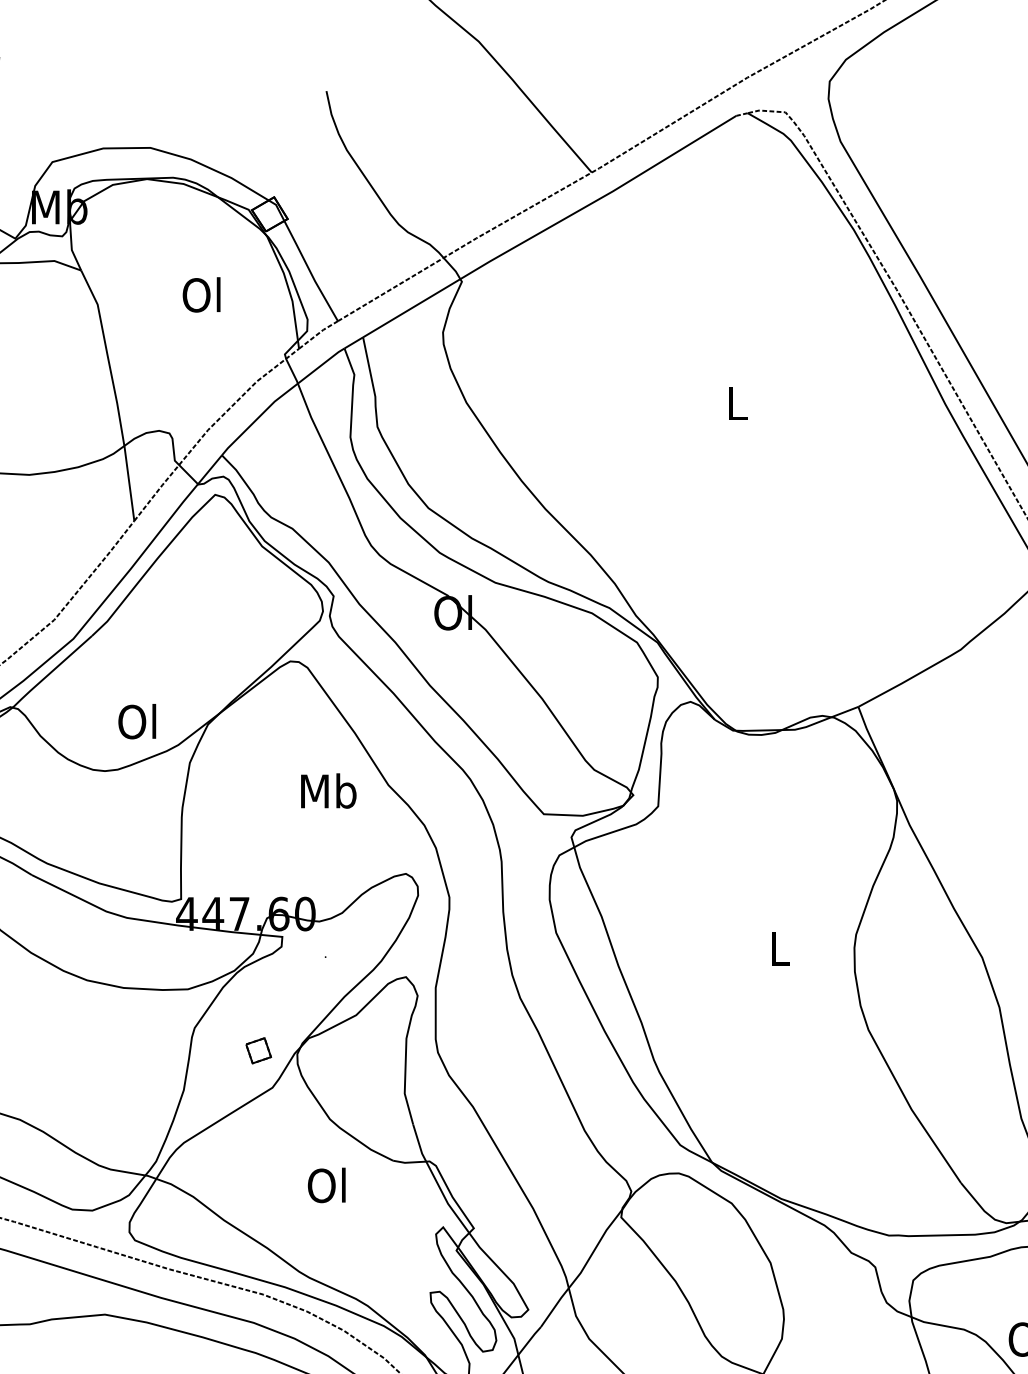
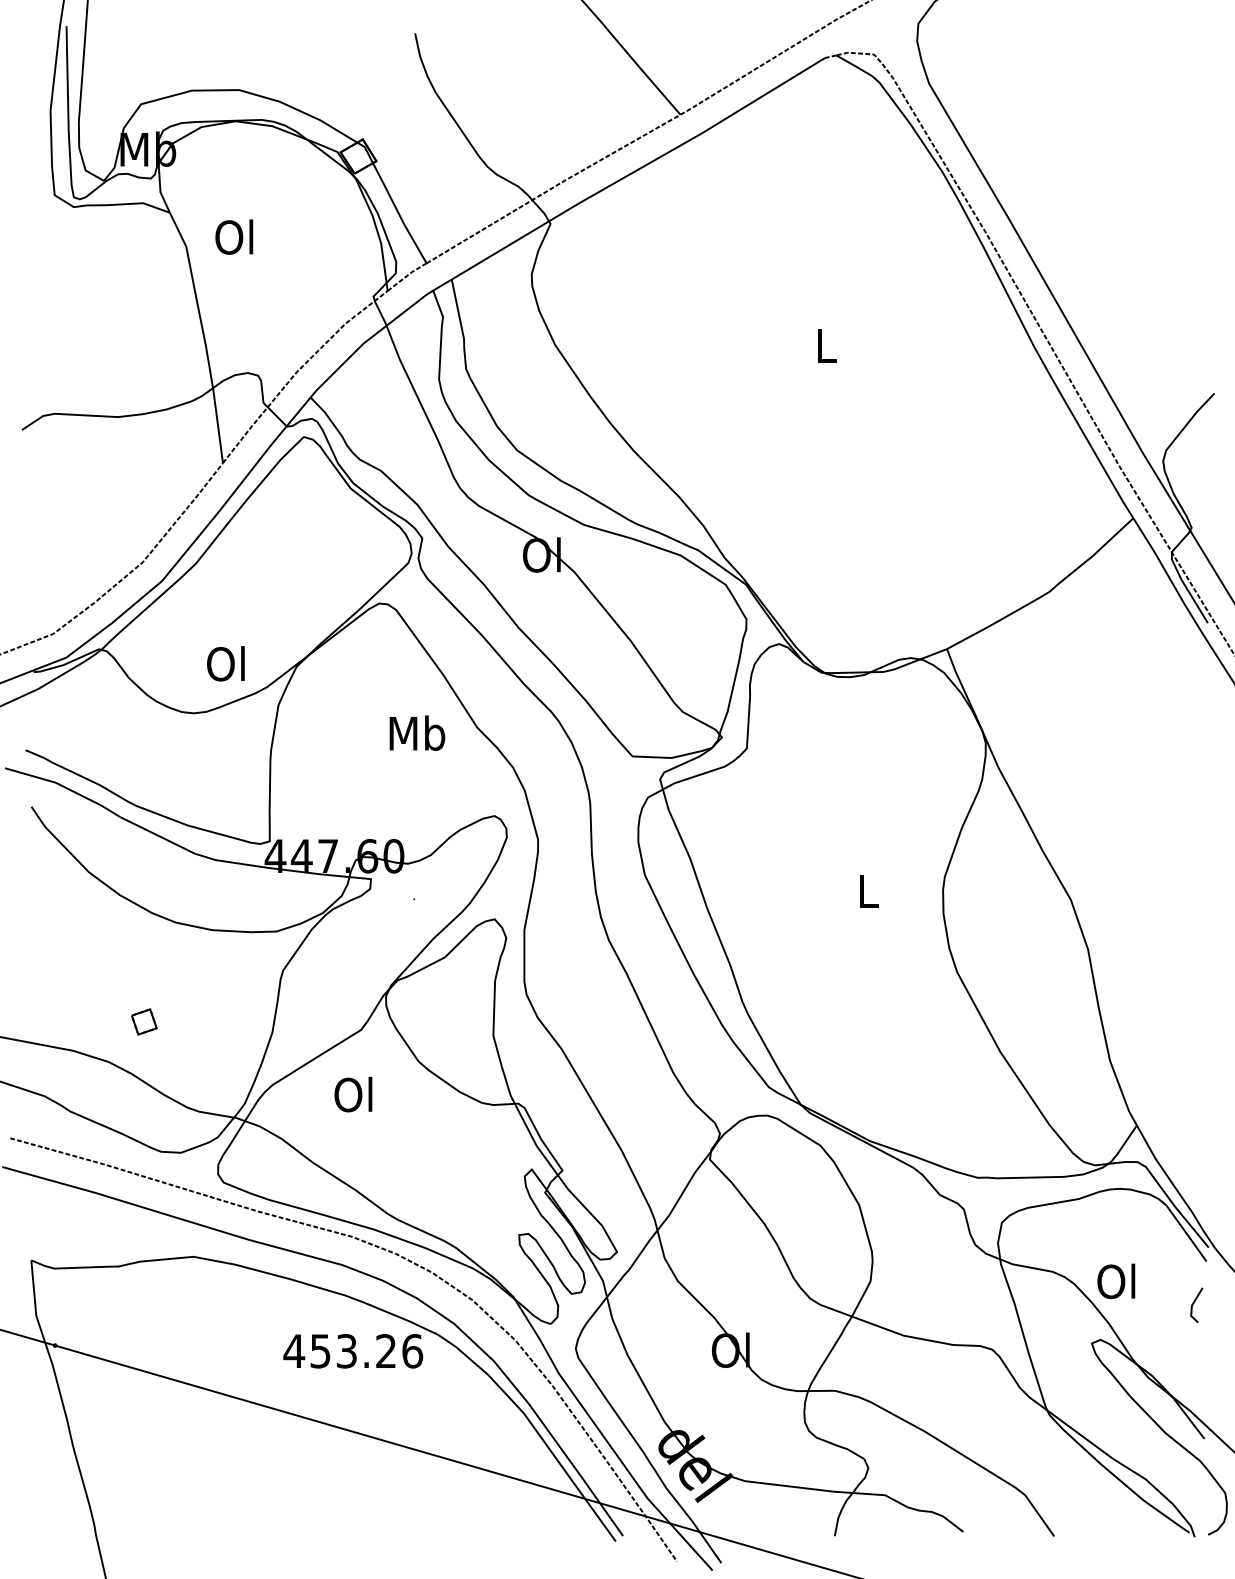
text: (201, 294) -> (234, 236), moved
part: (258, 1050) -> (144, 1021), moved
text: (326, 1185) -> (353, 1094), moved

